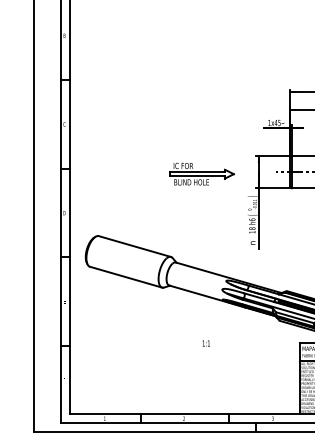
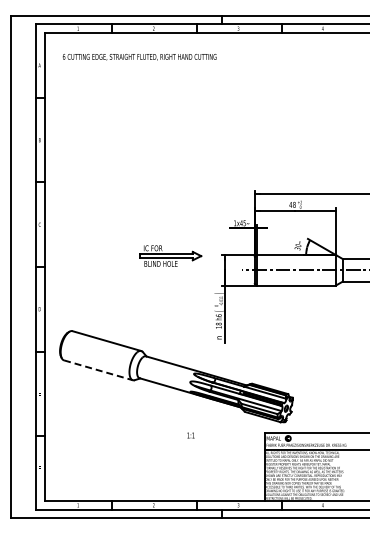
part: (201, 173) -> (170, 255), moved
line: (126, 277) -> (98, 370), solid -> dashed
text: (205, 343) -> (190, 435), moved

